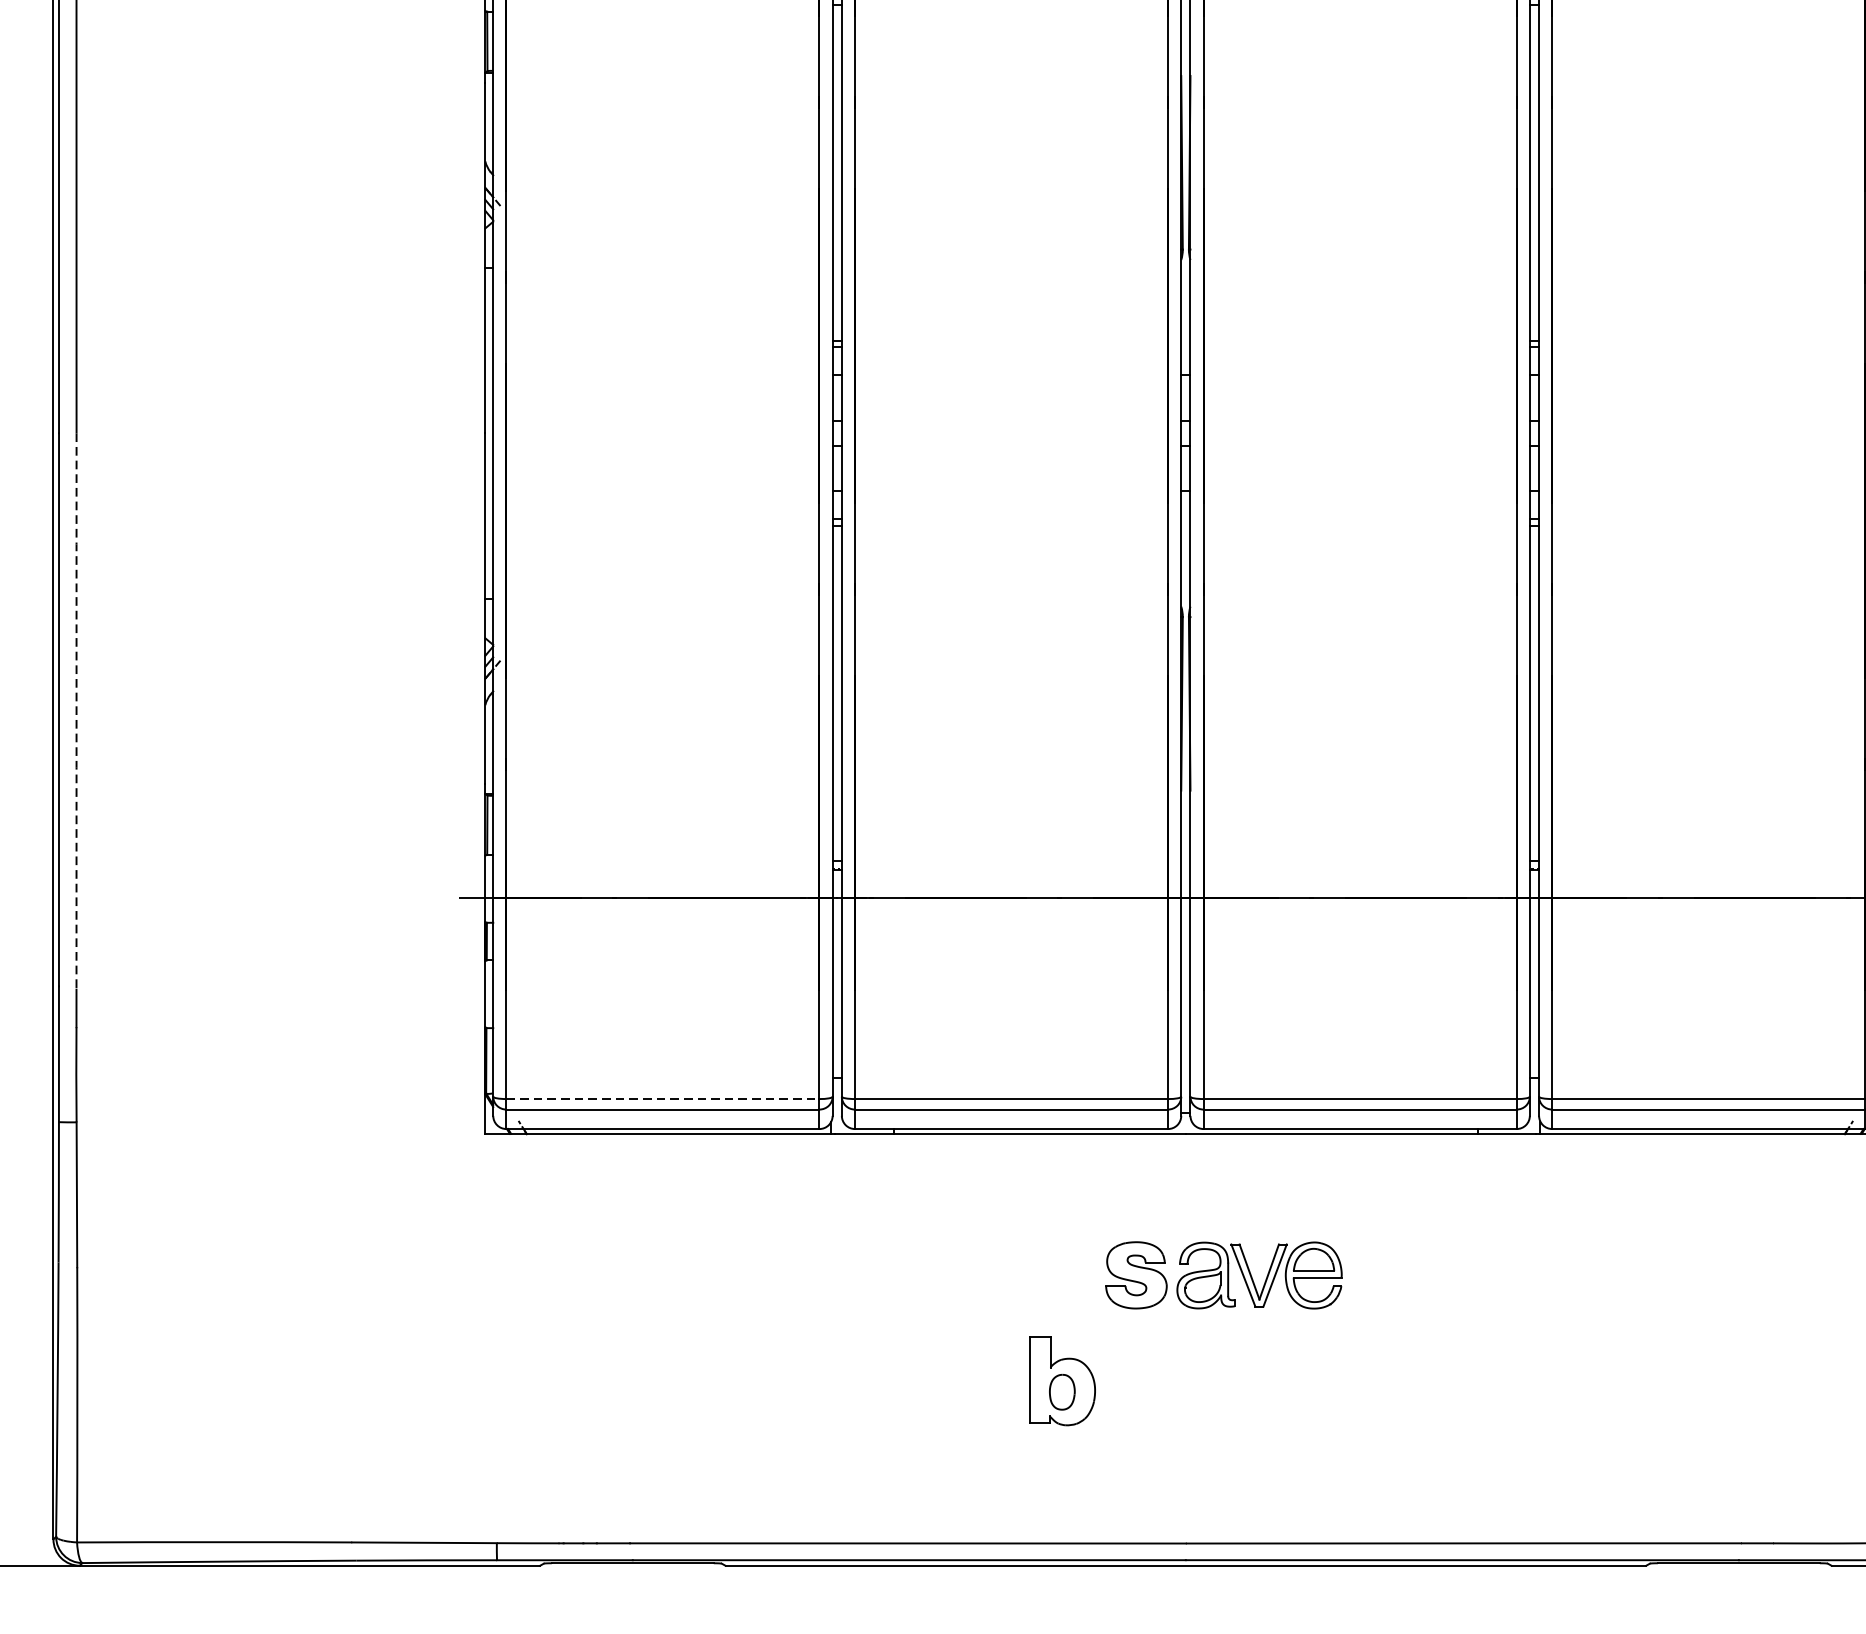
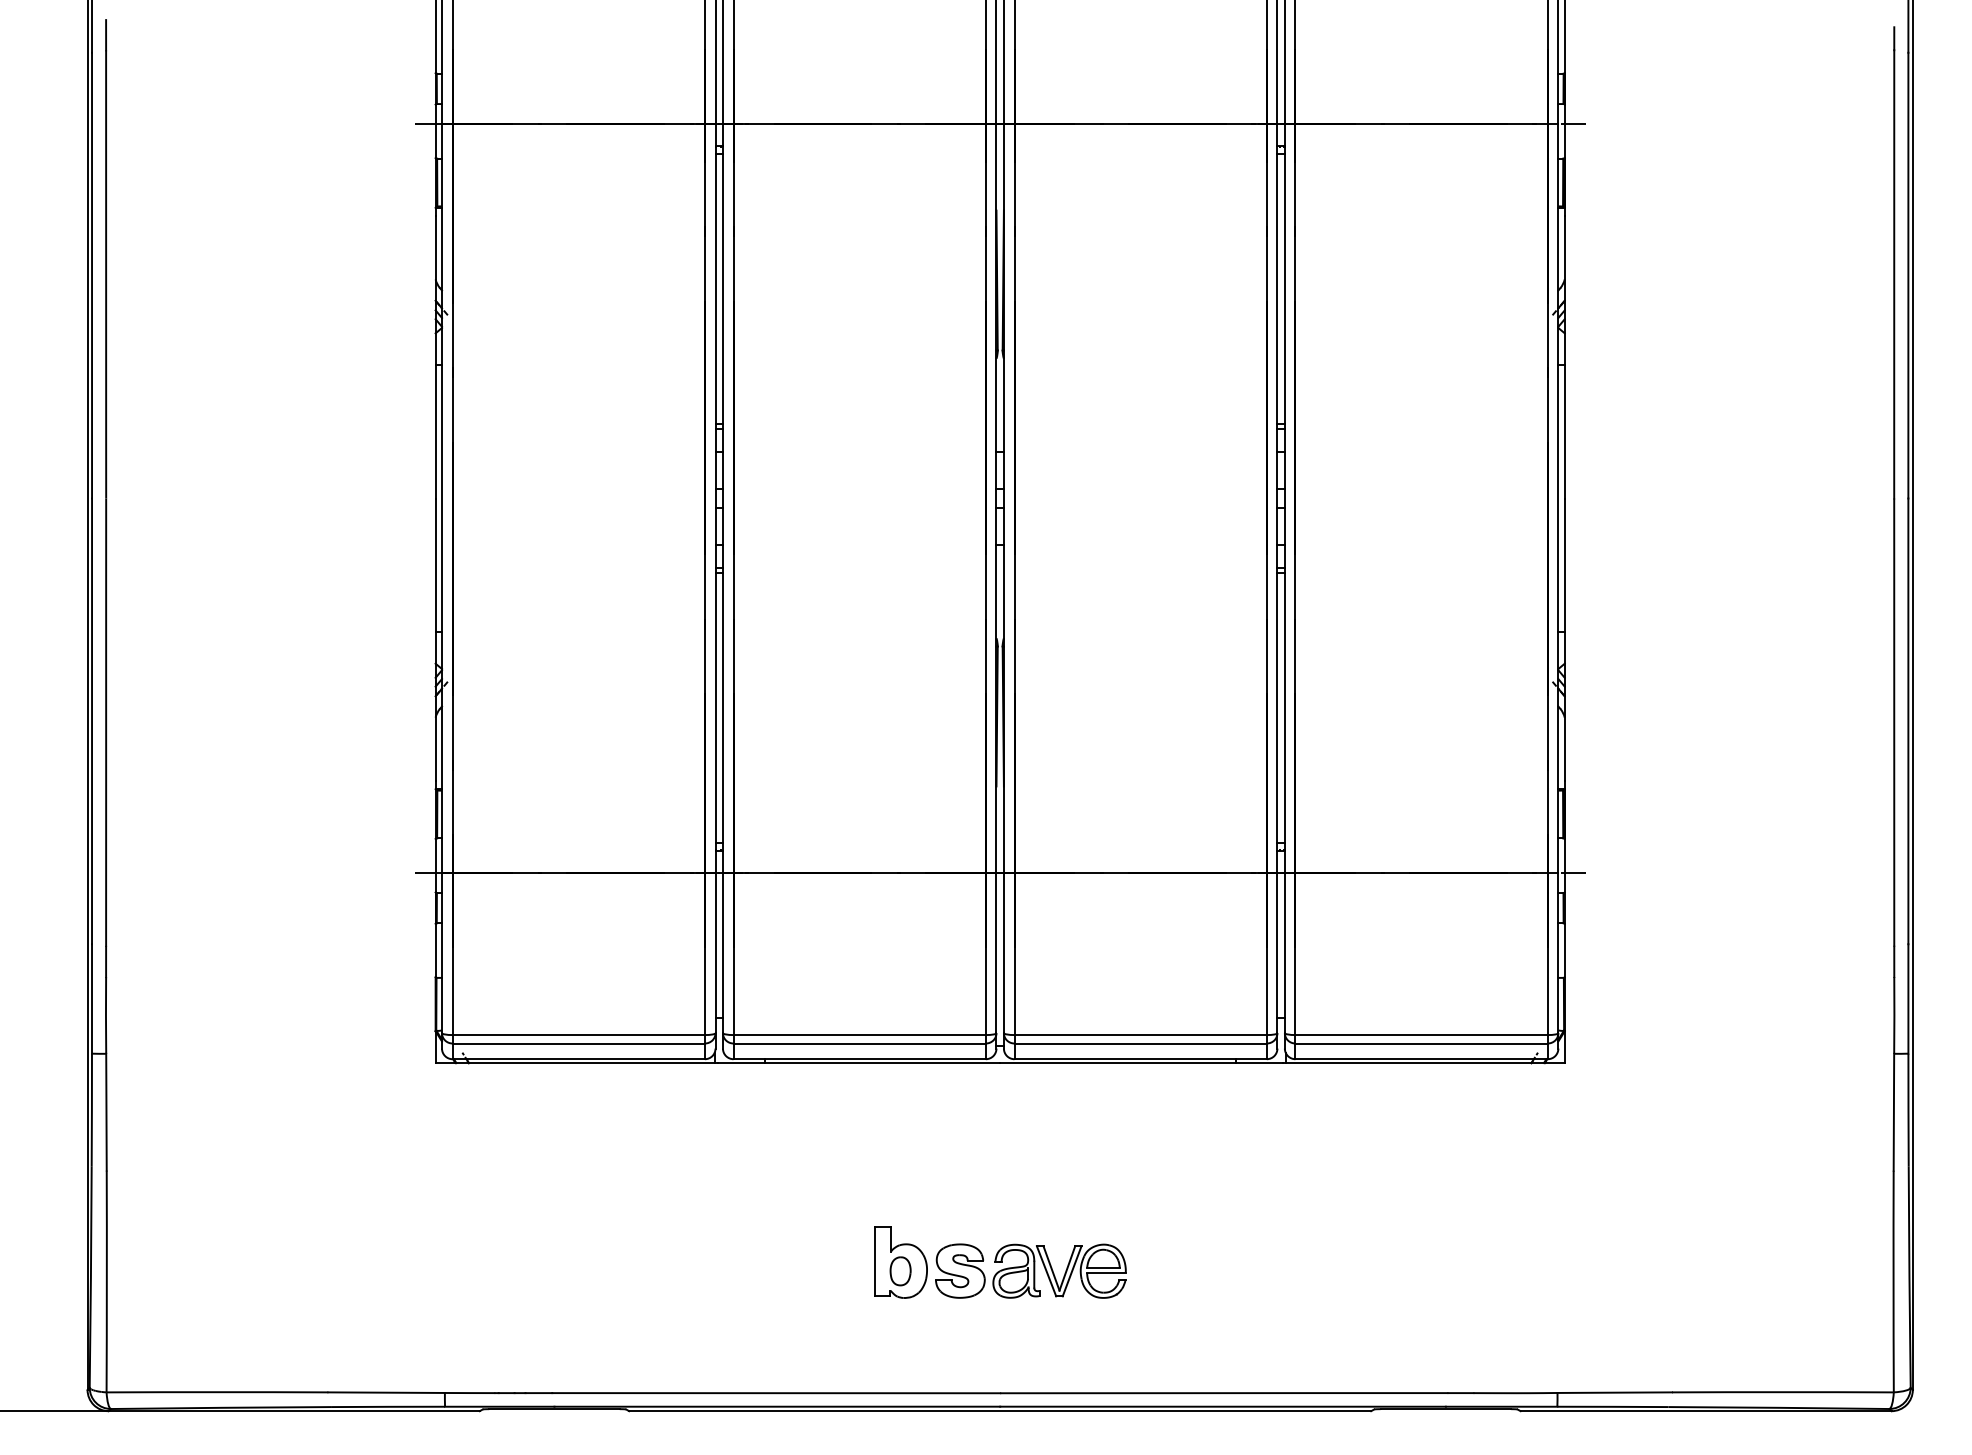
line: (76, 711) -> (106, 722), dashed -> solid
line: (663, 1099) -> (579, 1035), dashed -> solid
part: (1223, 1274) -> (1030, 1270), moved

